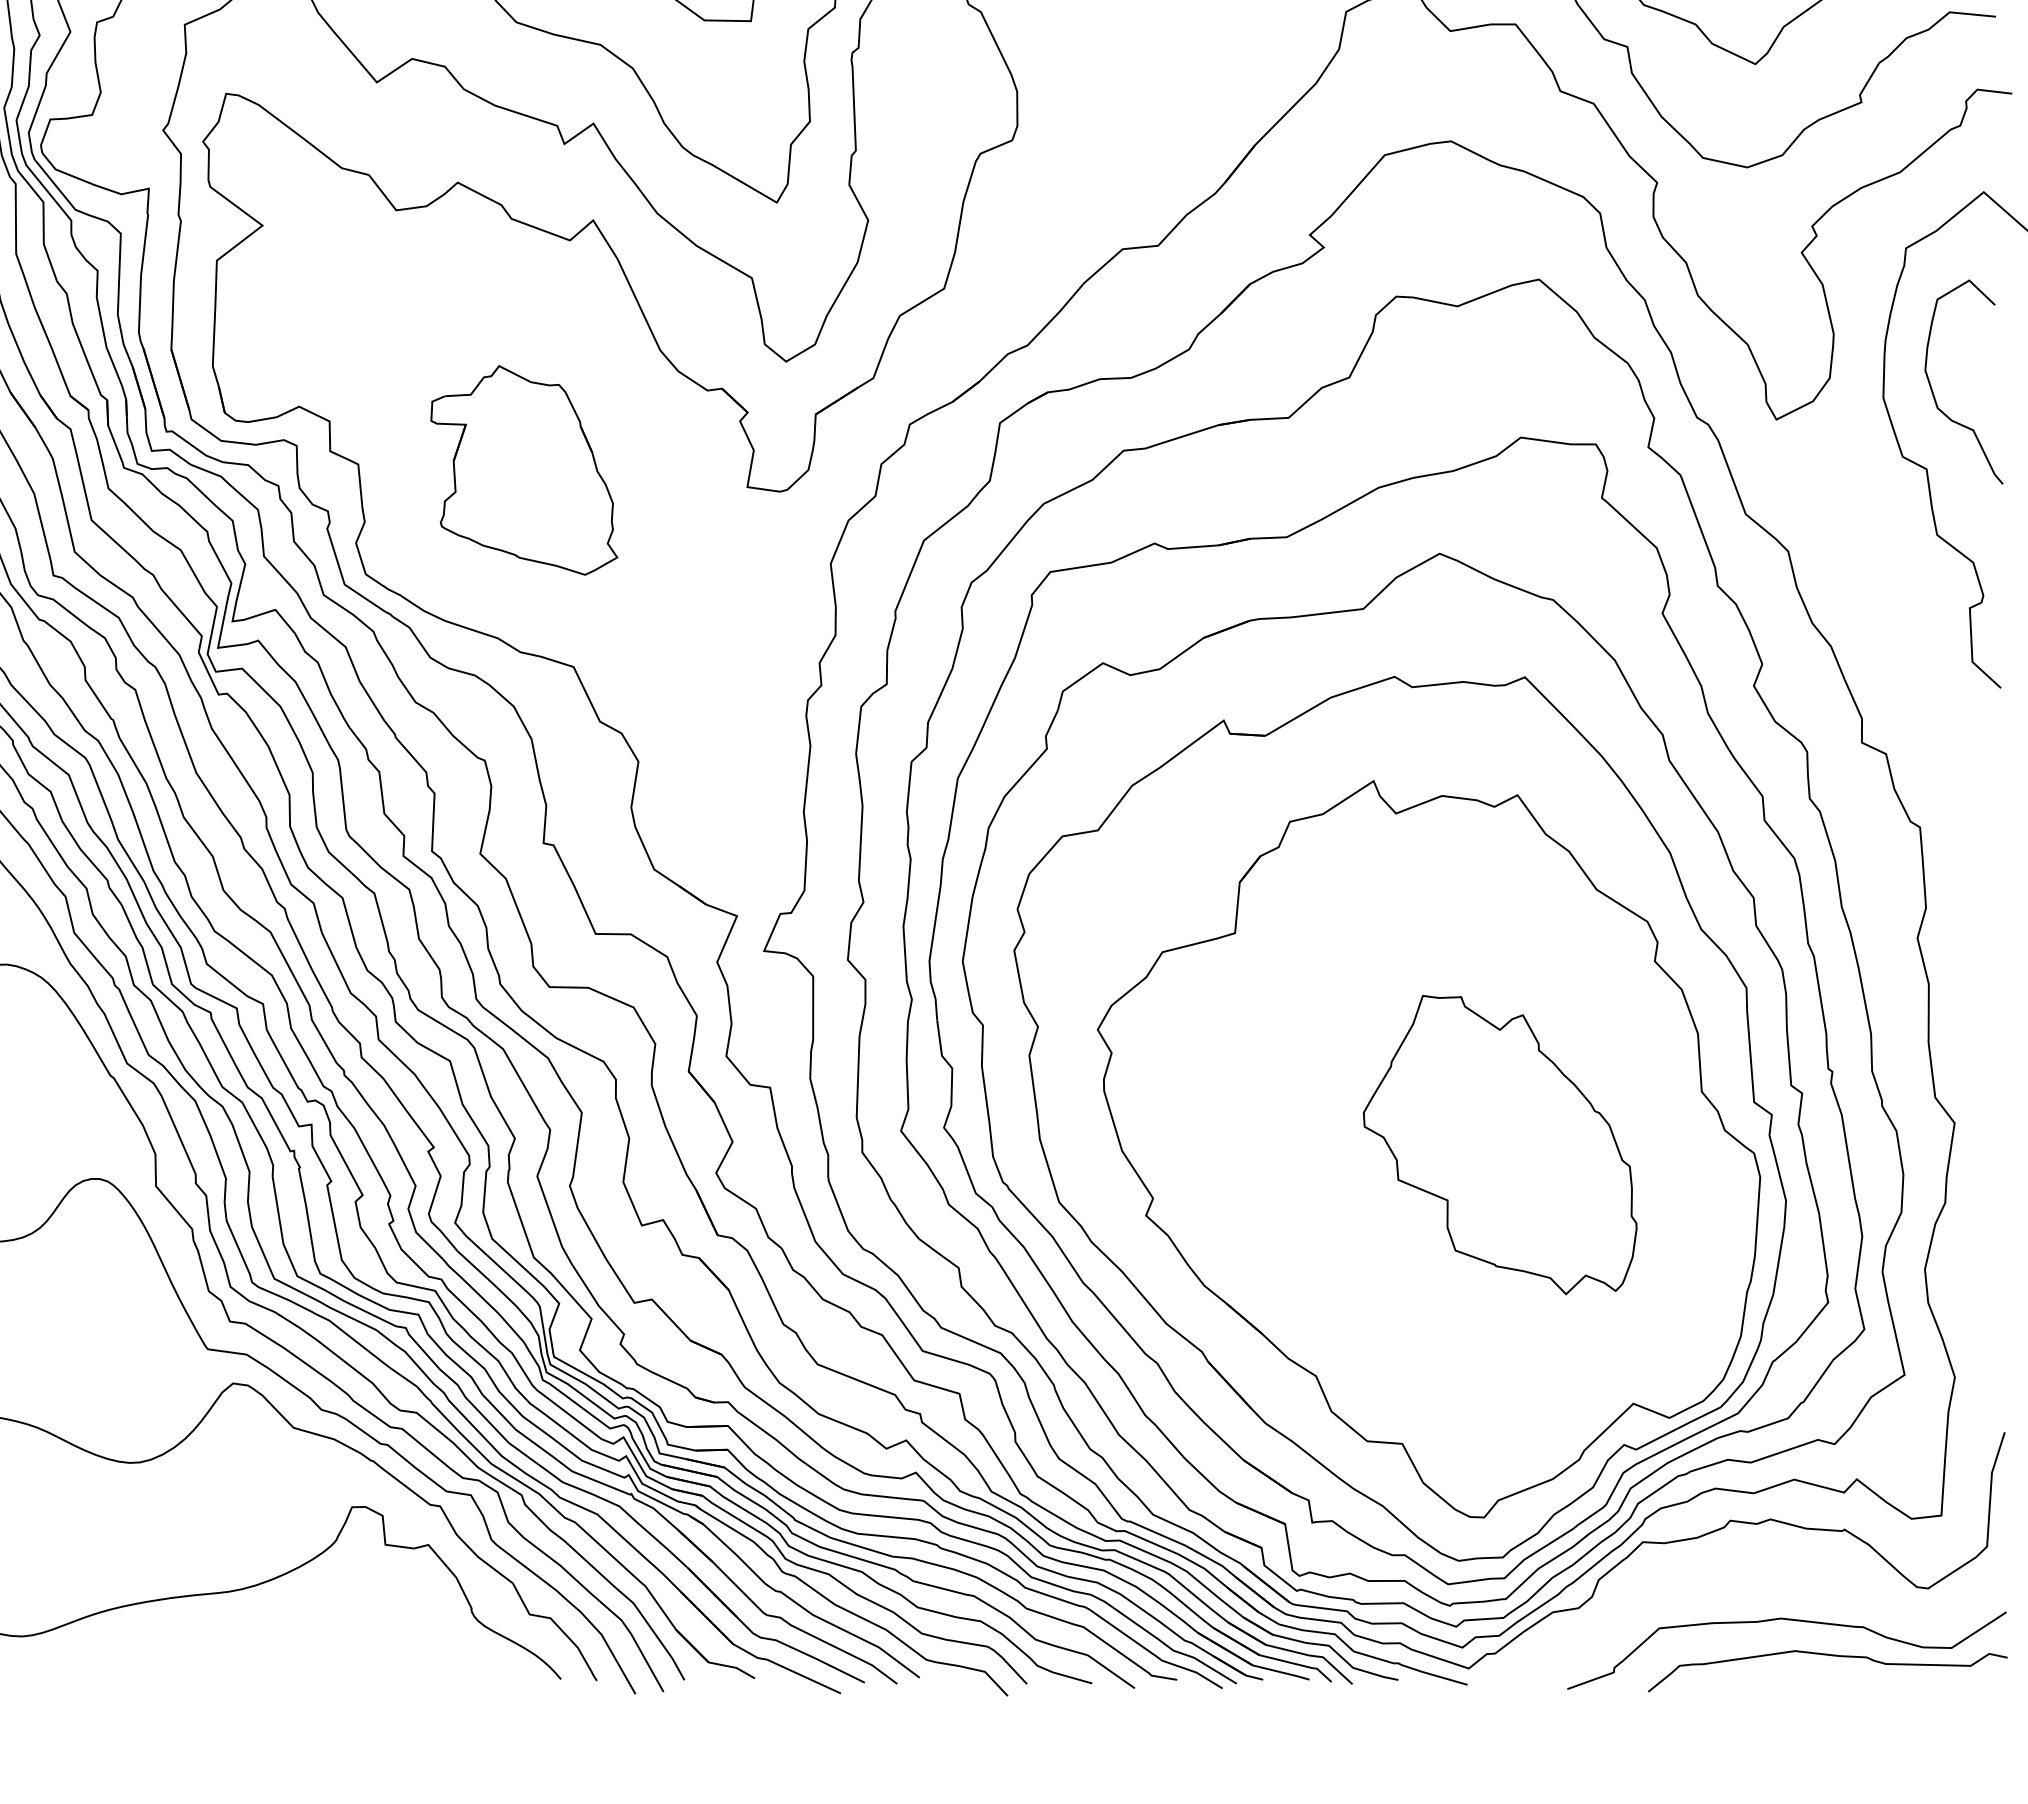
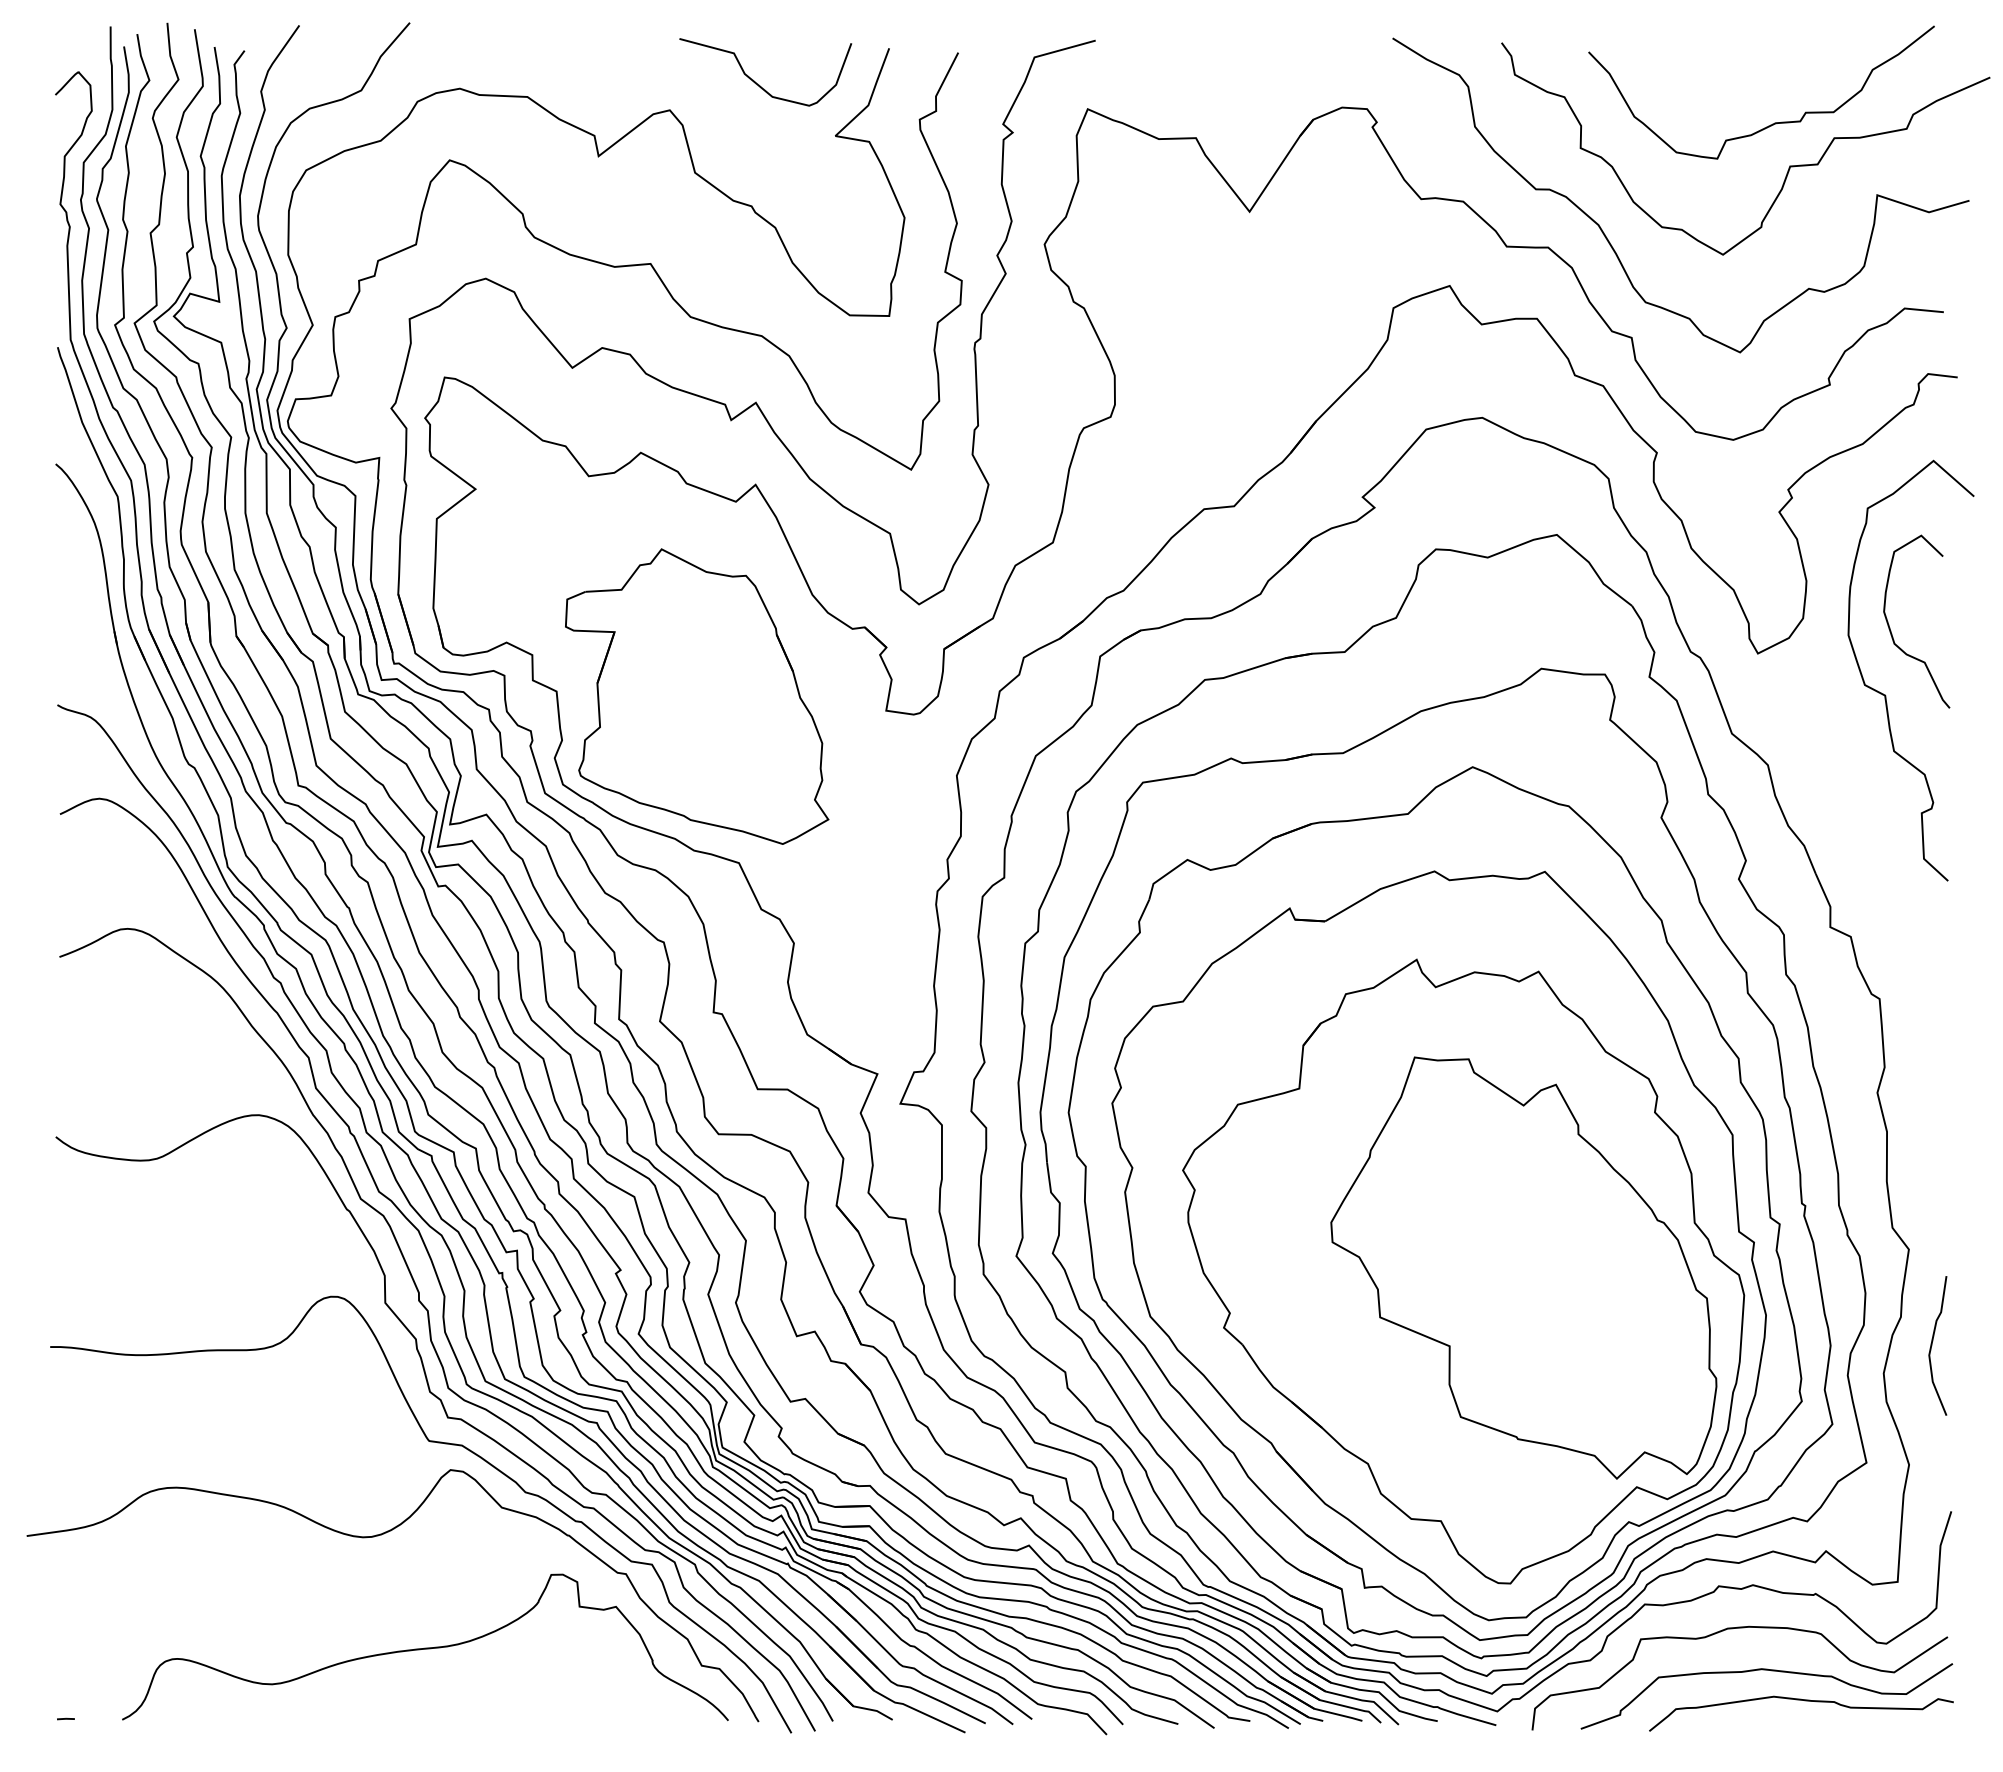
part: (524, 470) -> (697, 696), size x1.67
part: (1499, 1144) -> (1523, 1267), size x1.67
curve: (1982, 1236) -> (1932, 1345), added
curve: (1746, 1571) -> (1732, 1629), added

